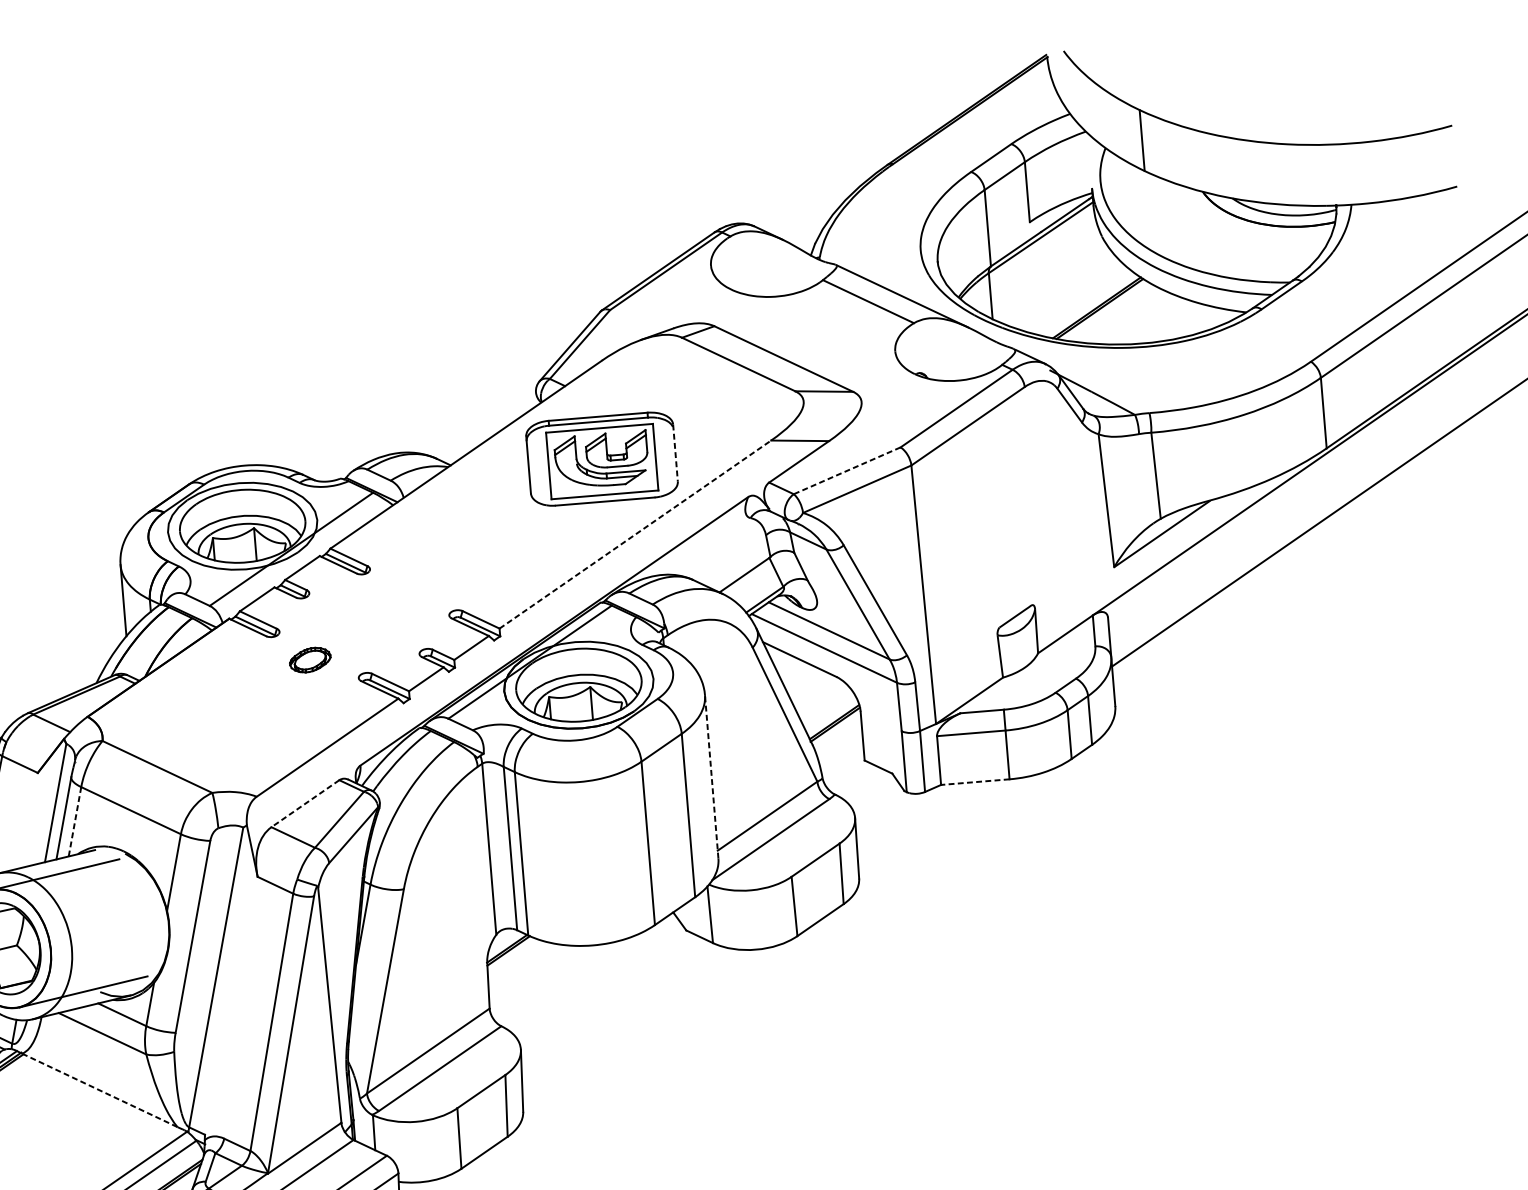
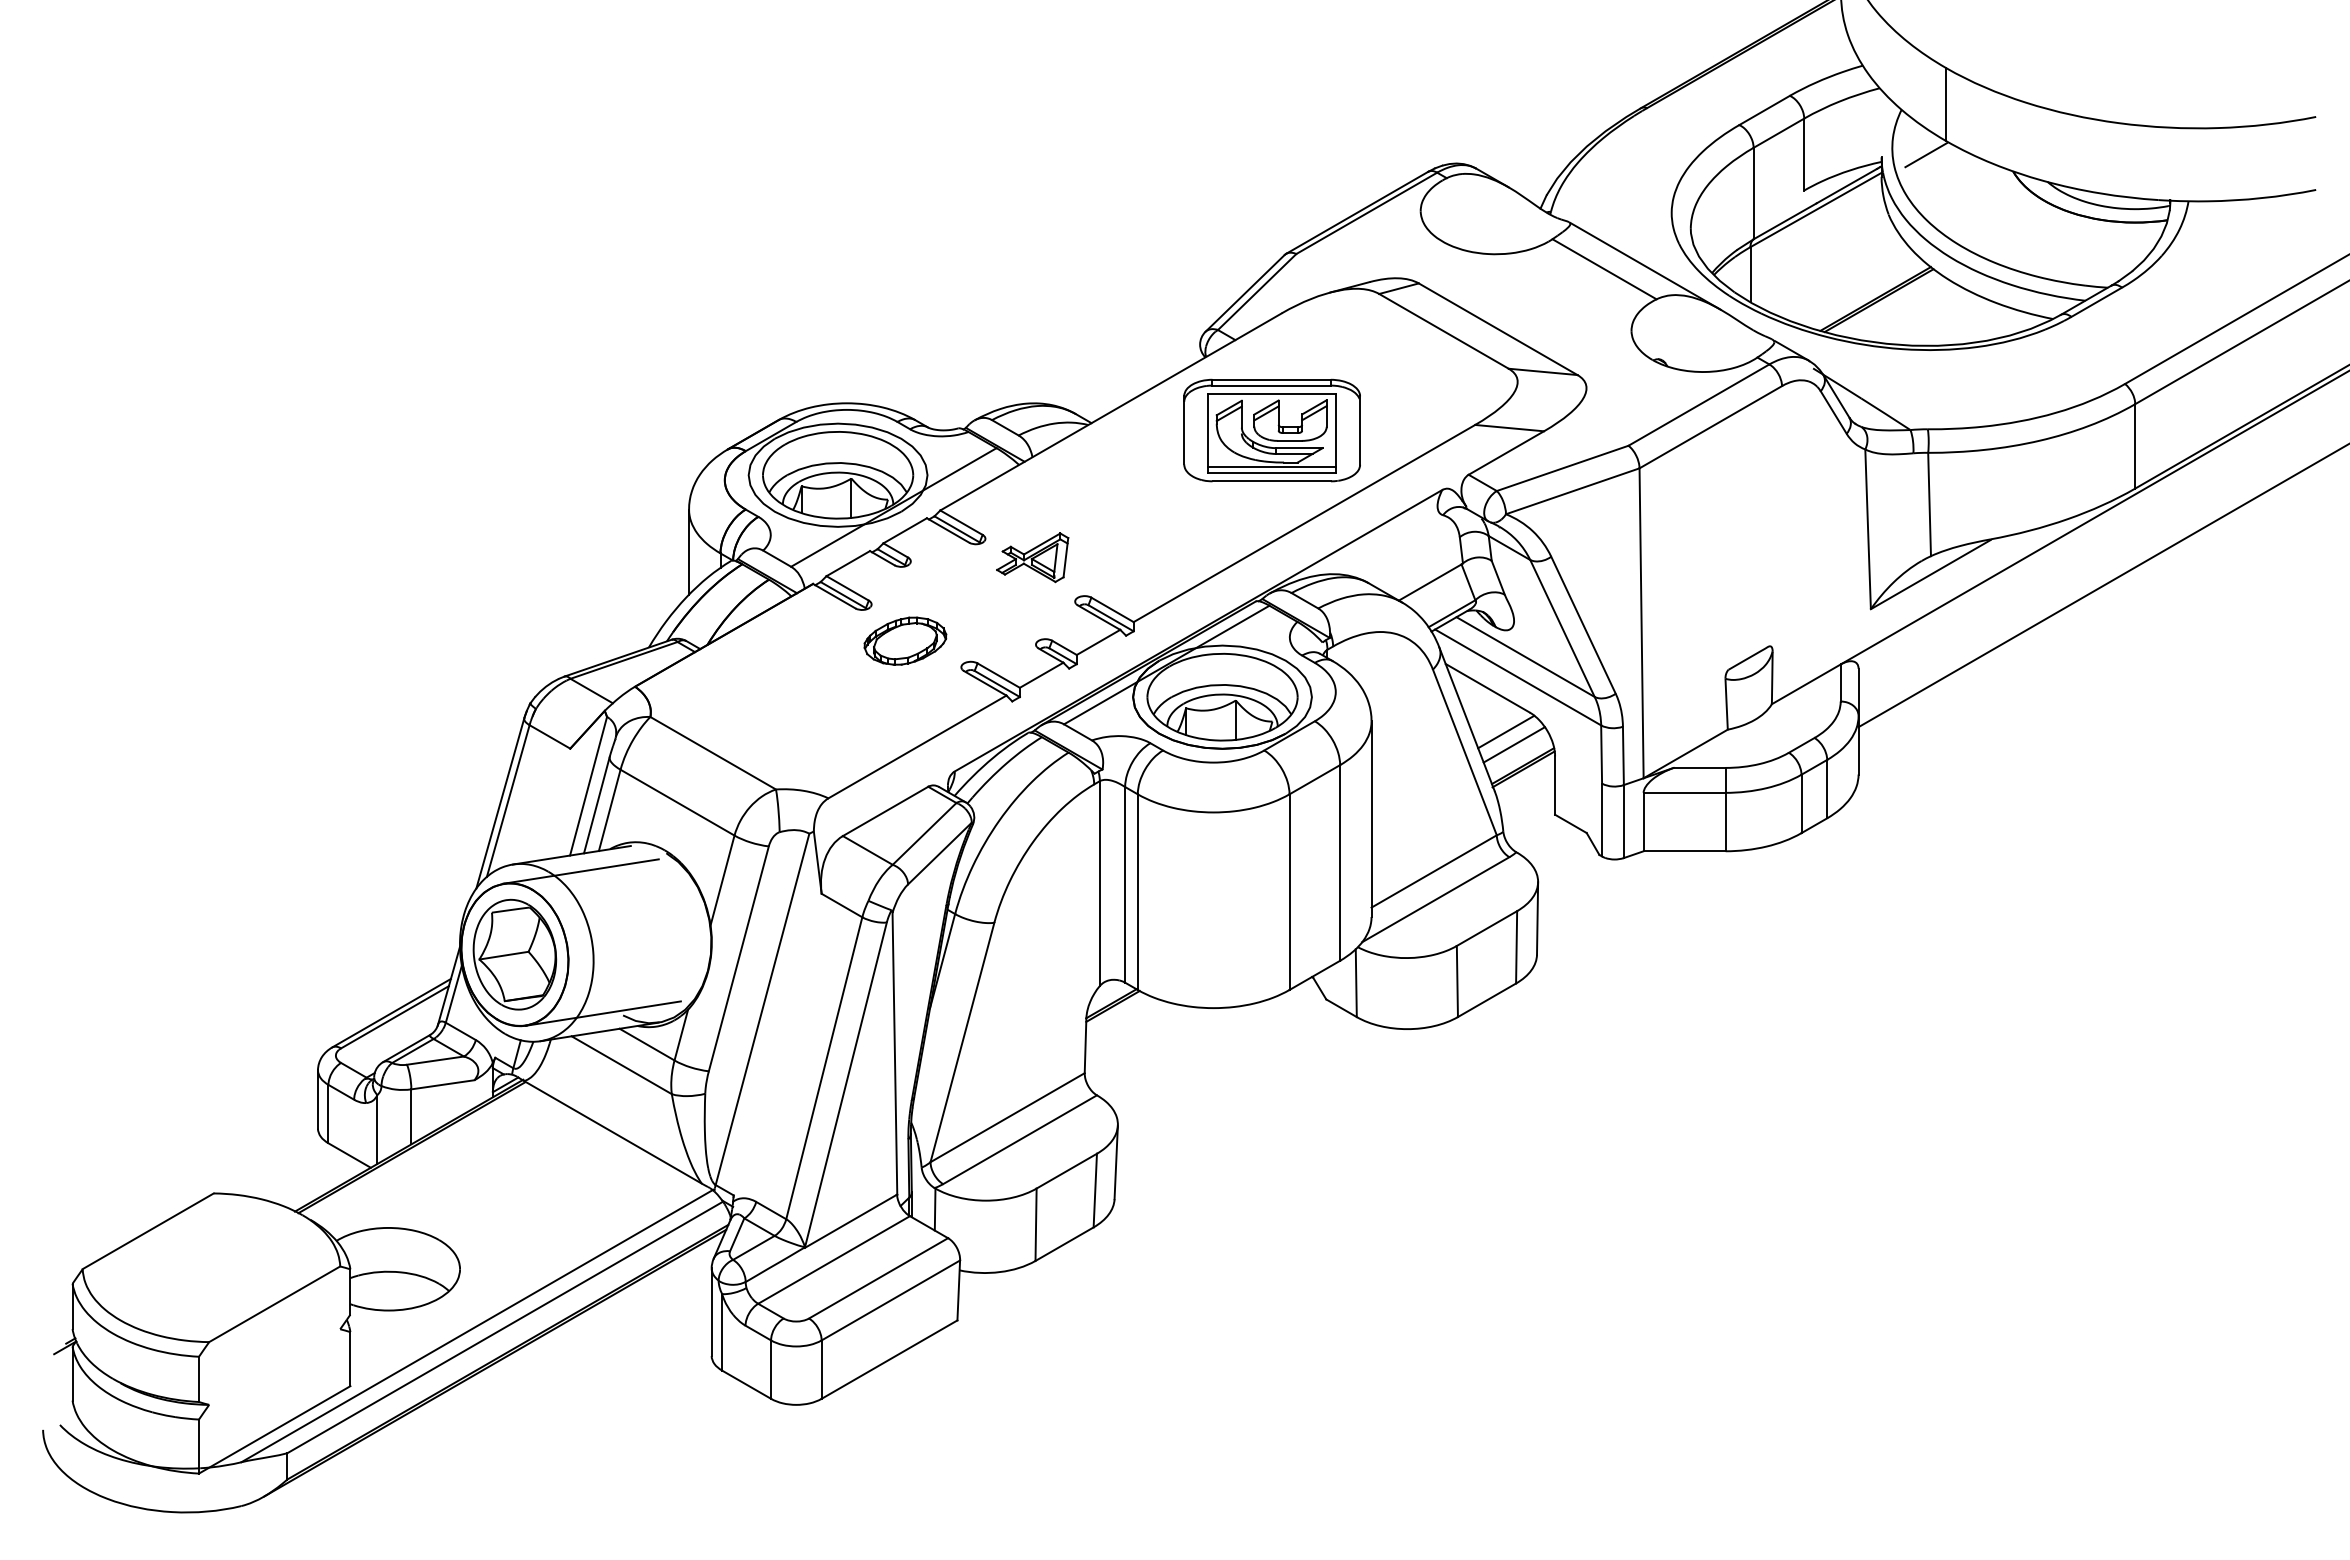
line: (1129, 184) -> (1926, 155), added
line: (675, 453) -> (1360, 431), dashed -> solid
line: (847, 470) -> (1562, 468), dashed -> solid
line: (604, 489) -> (1272, 467), added
line: (635, 534) -> (1304, 523), dashed -> solid
part: (410, 581) -> (1032, 557), added
part: (310, 659) -> (905, 640), size x1.67
line: (818, 694) -> (1506, 731), added
line: (825, 704) -> (1513, 744), added
line: (711, 777) -> (1371, 819), dashed -> solid
line: (975, 782) -> (1684, 851), dashed -> solid
line: (305, 803) -> (885, 811), dashed -> solid
line: (74, 821) -> (609, 810), dashed -> solid
line: (100, 1090) -> (613, 1132), dashed -> solid

